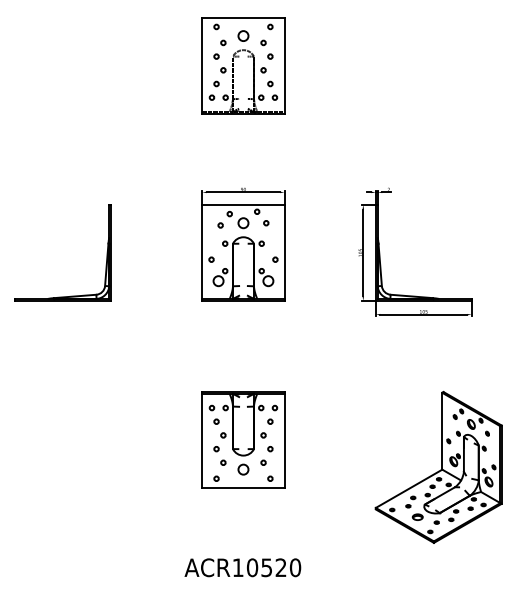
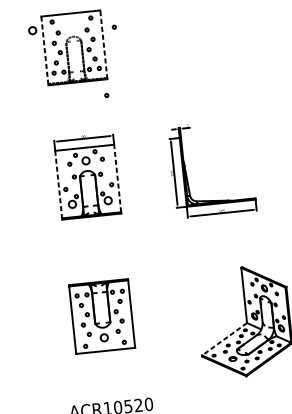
circle: (243, 35) -> (32, 30), moved
circle: (301, 42) -> (114, 26), added
line: (202, 65) -> (44, 50), solid -> dashed
line: (284, 65) -> (103, 44), solid -> dashed
circle: (281, 135) -> (106, 95), added
line: (284, 251) -> (117, 178), solid -> dashed
line: (202, 252) -> (58, 184), solid -> dashed
line: (408, 489) -> (224, 339), solid -> dashed

